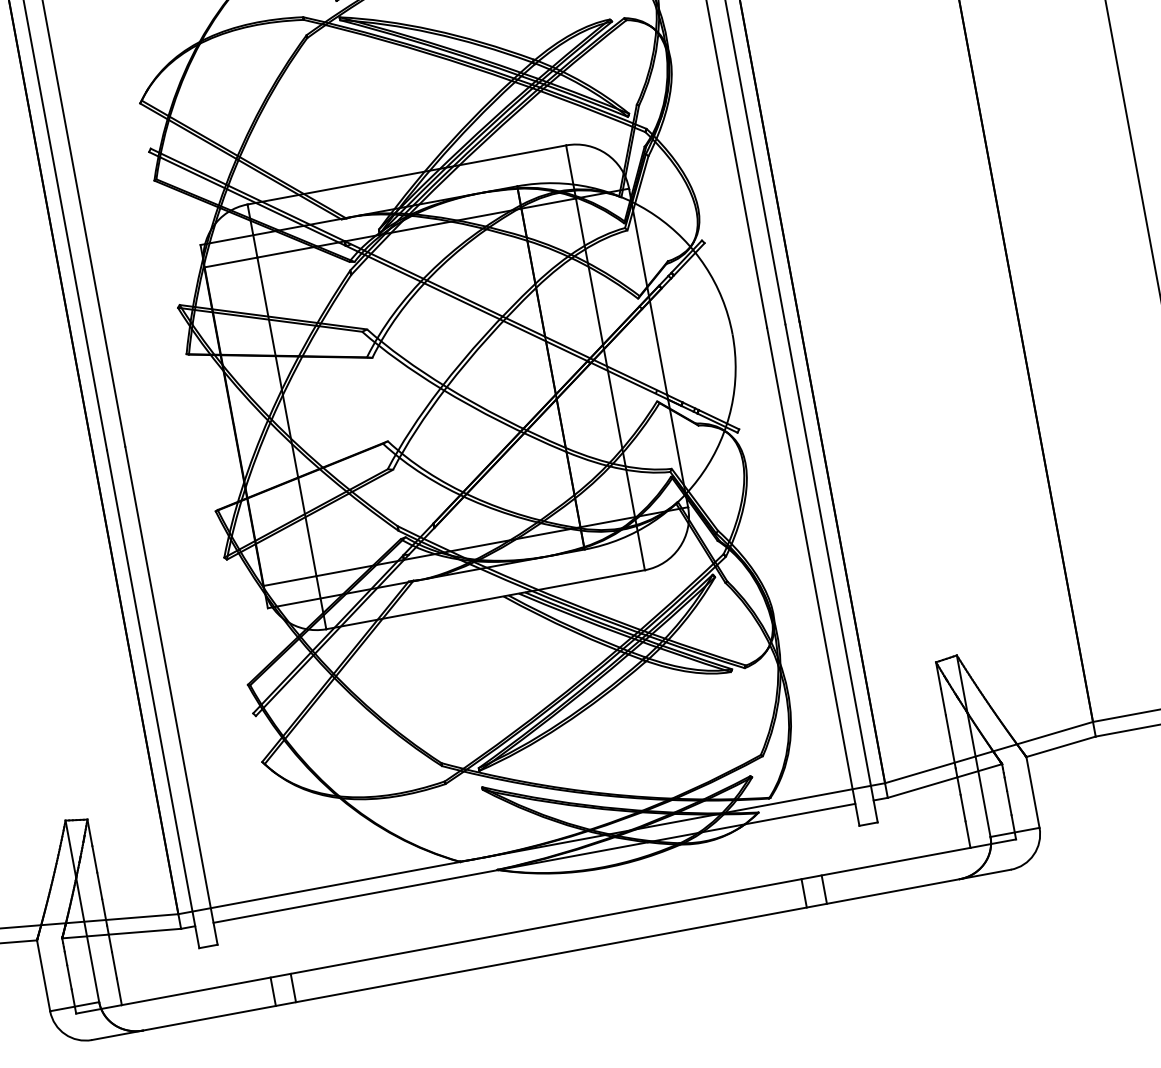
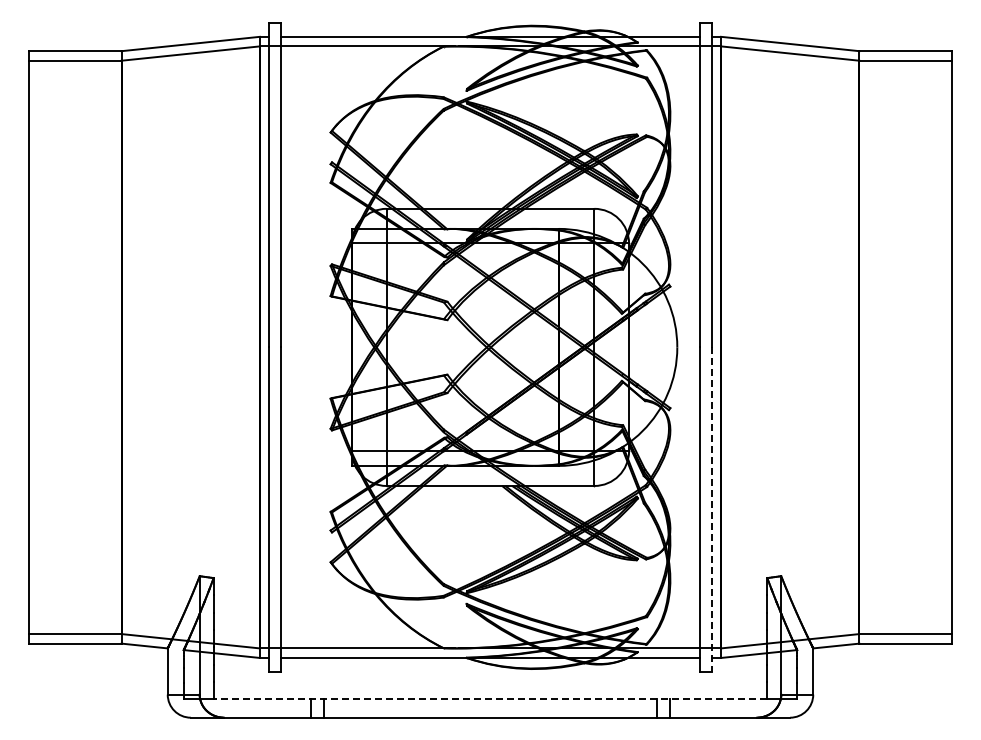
line: (831, 574) -> (711, 510), solid -> dashed
line: (546, 926) -> (490, 699), solid -> dashed

